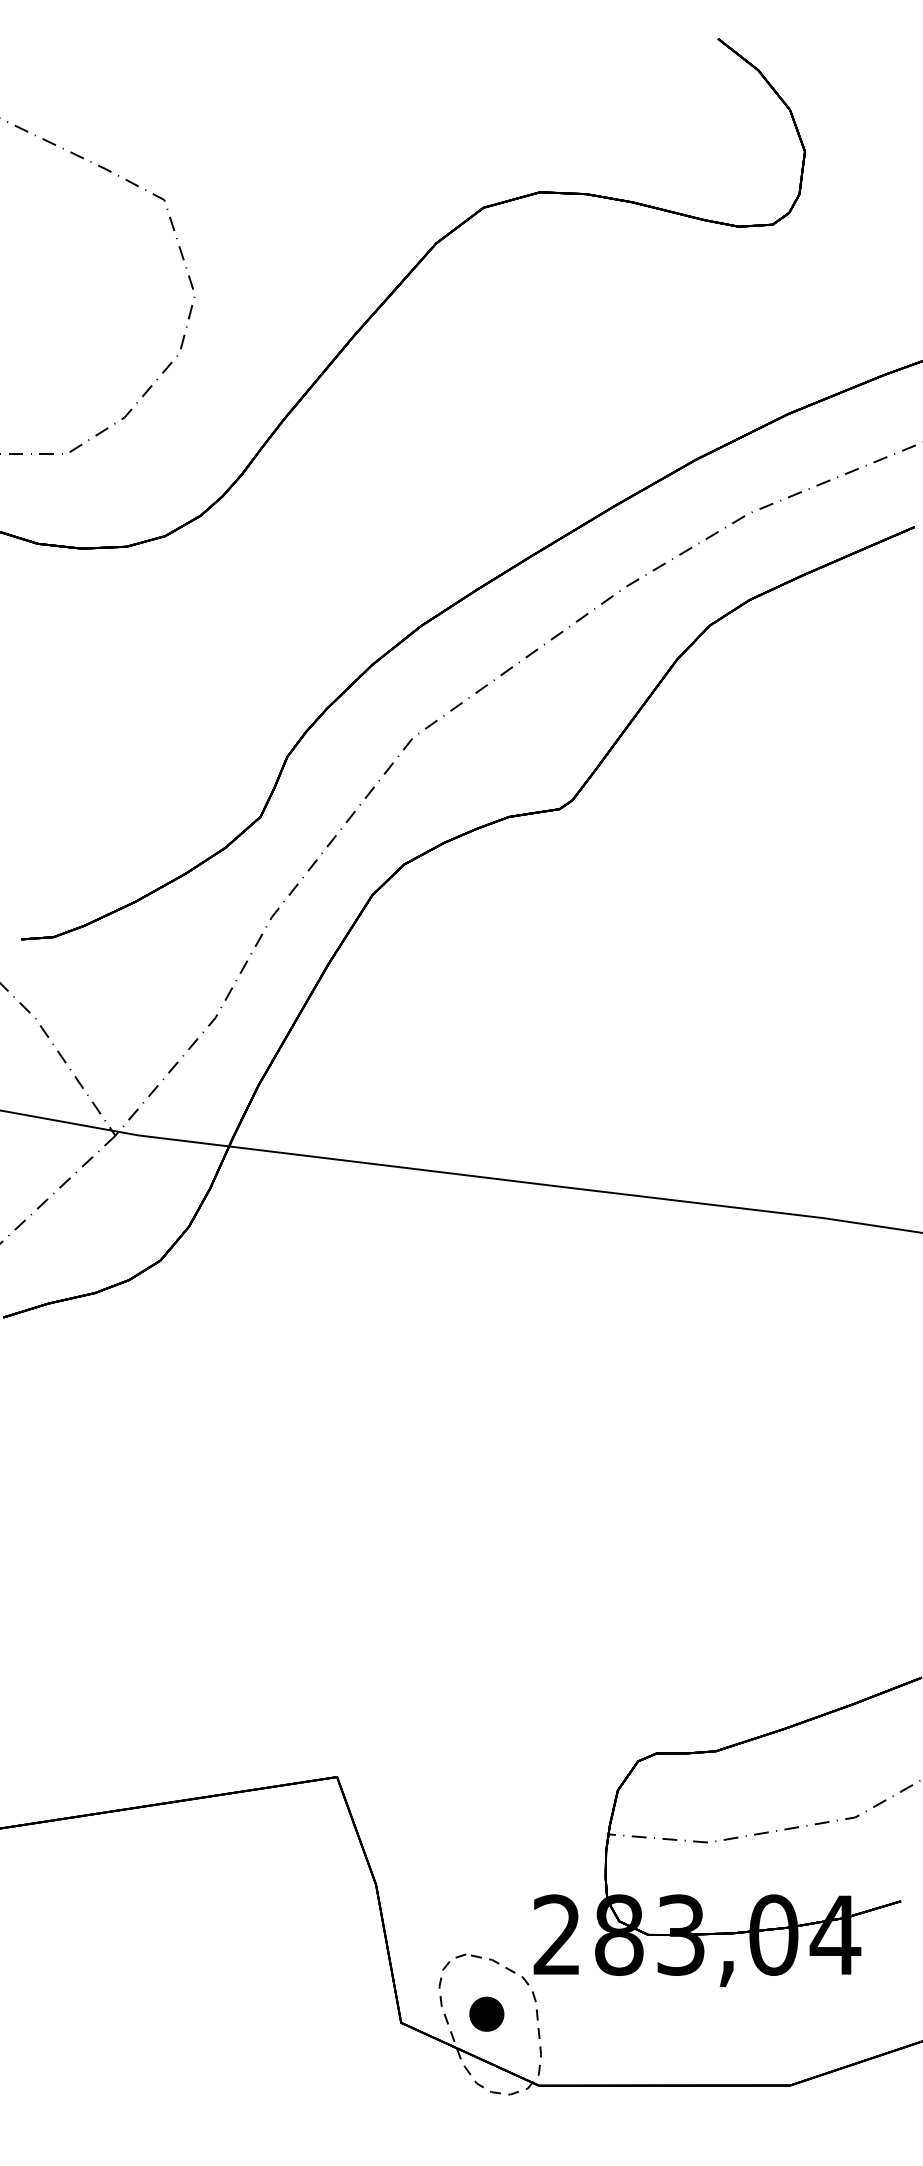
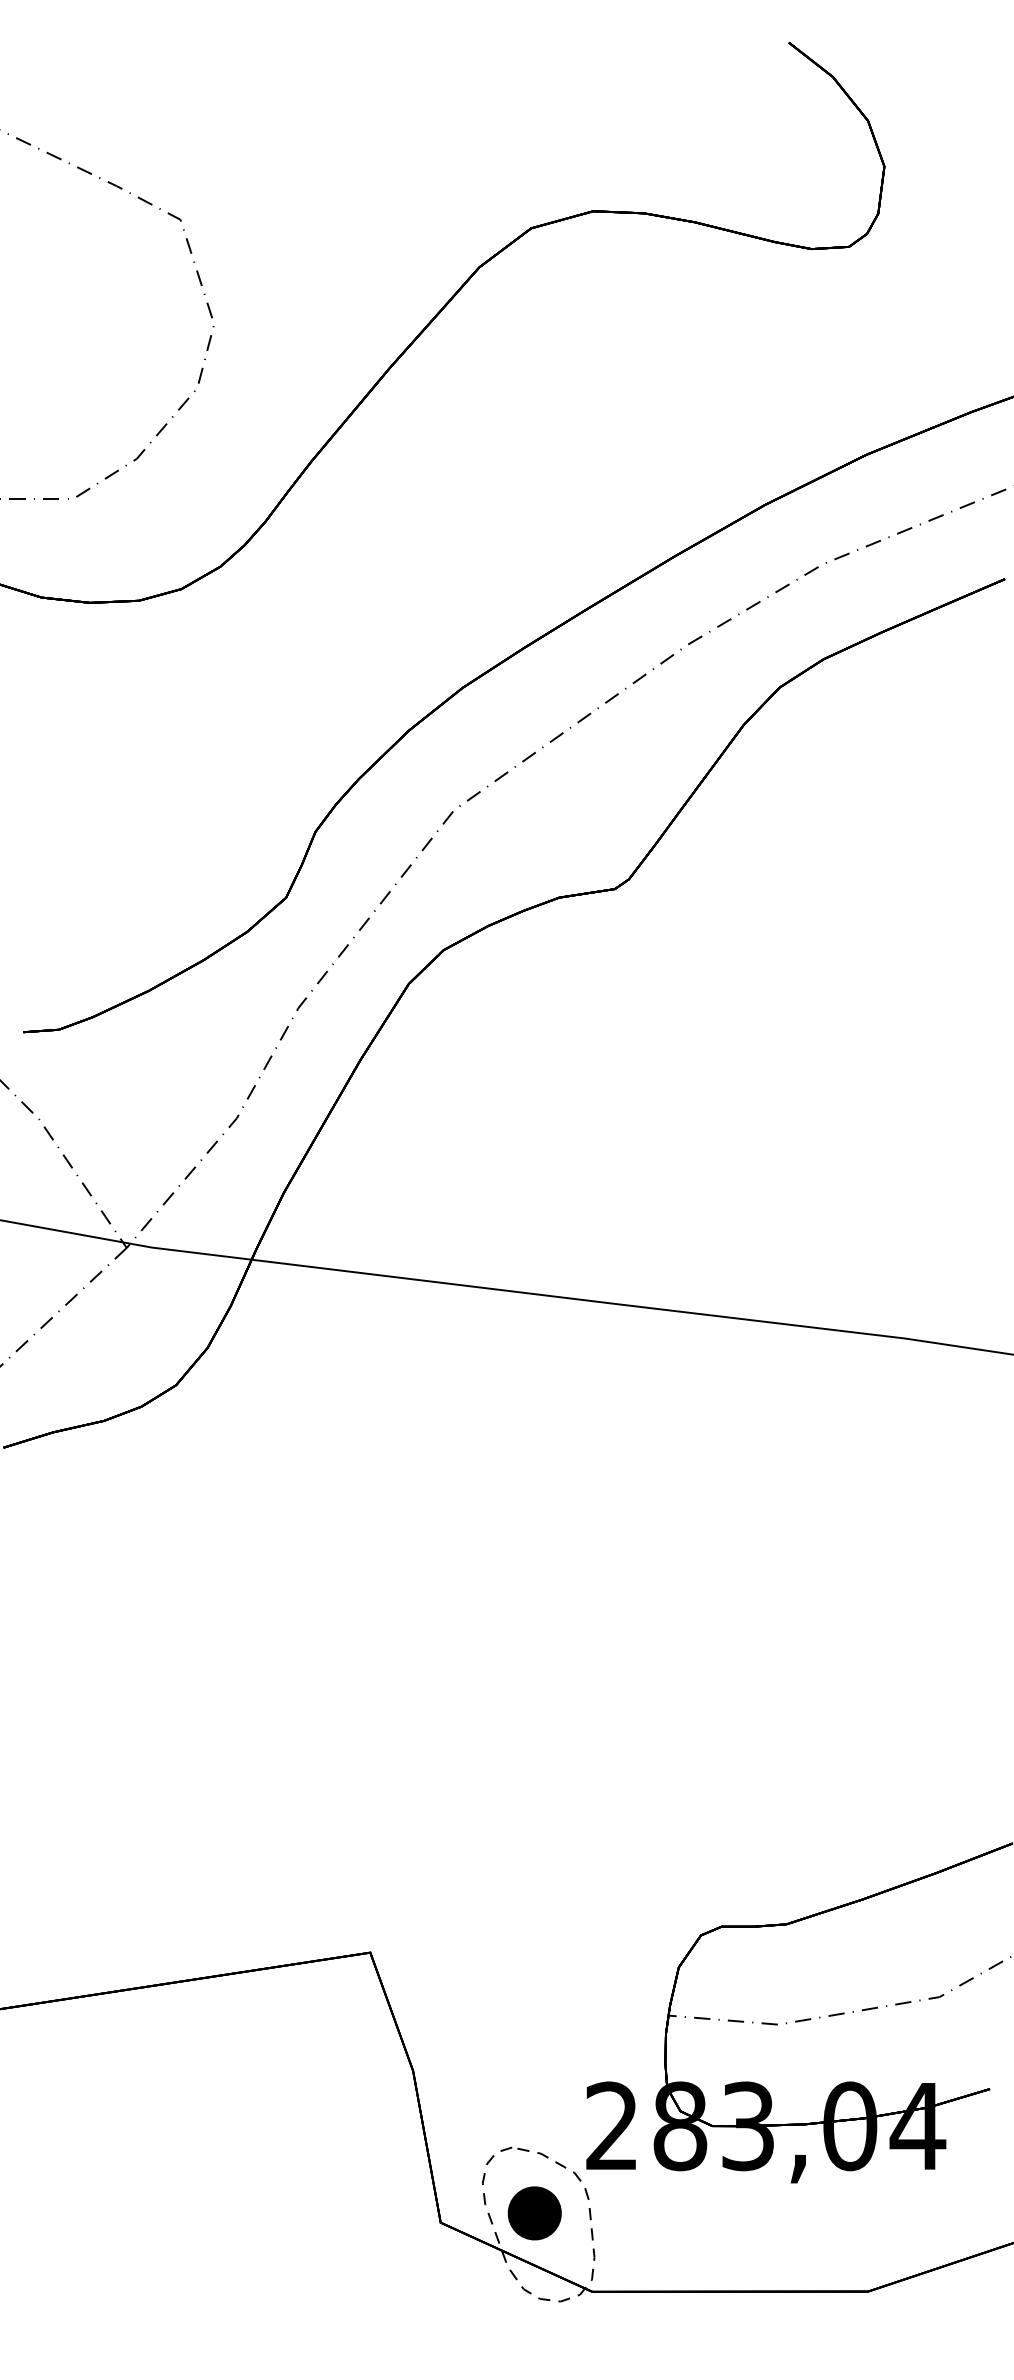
part: (486, 2013) -> (534, 2212), size x1.4

